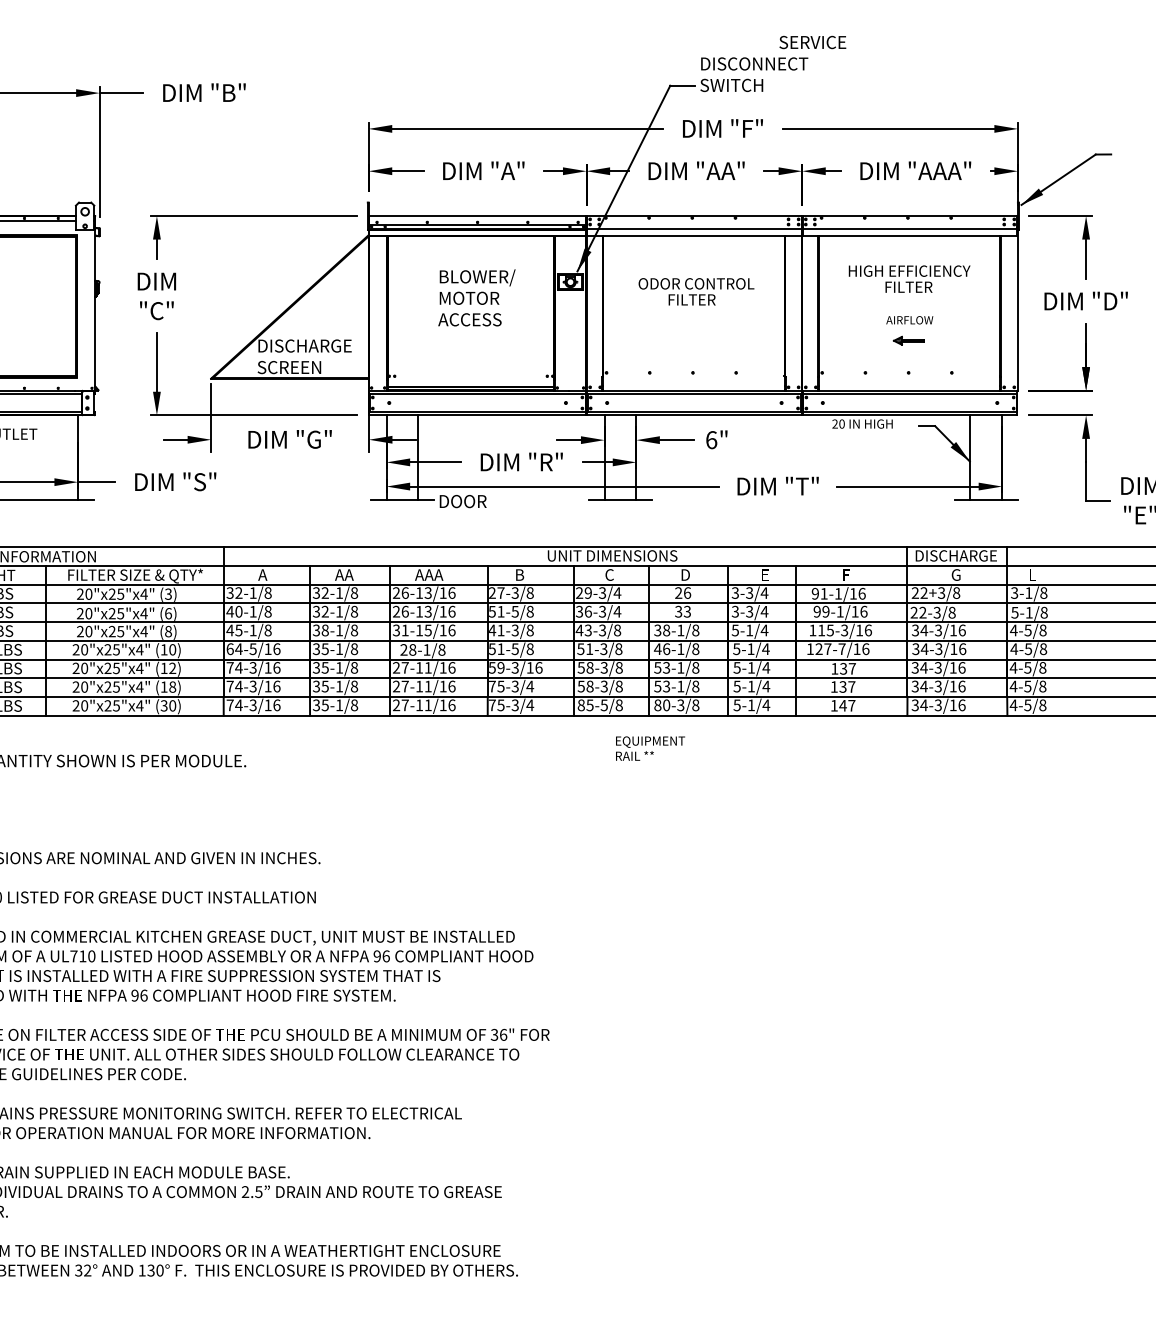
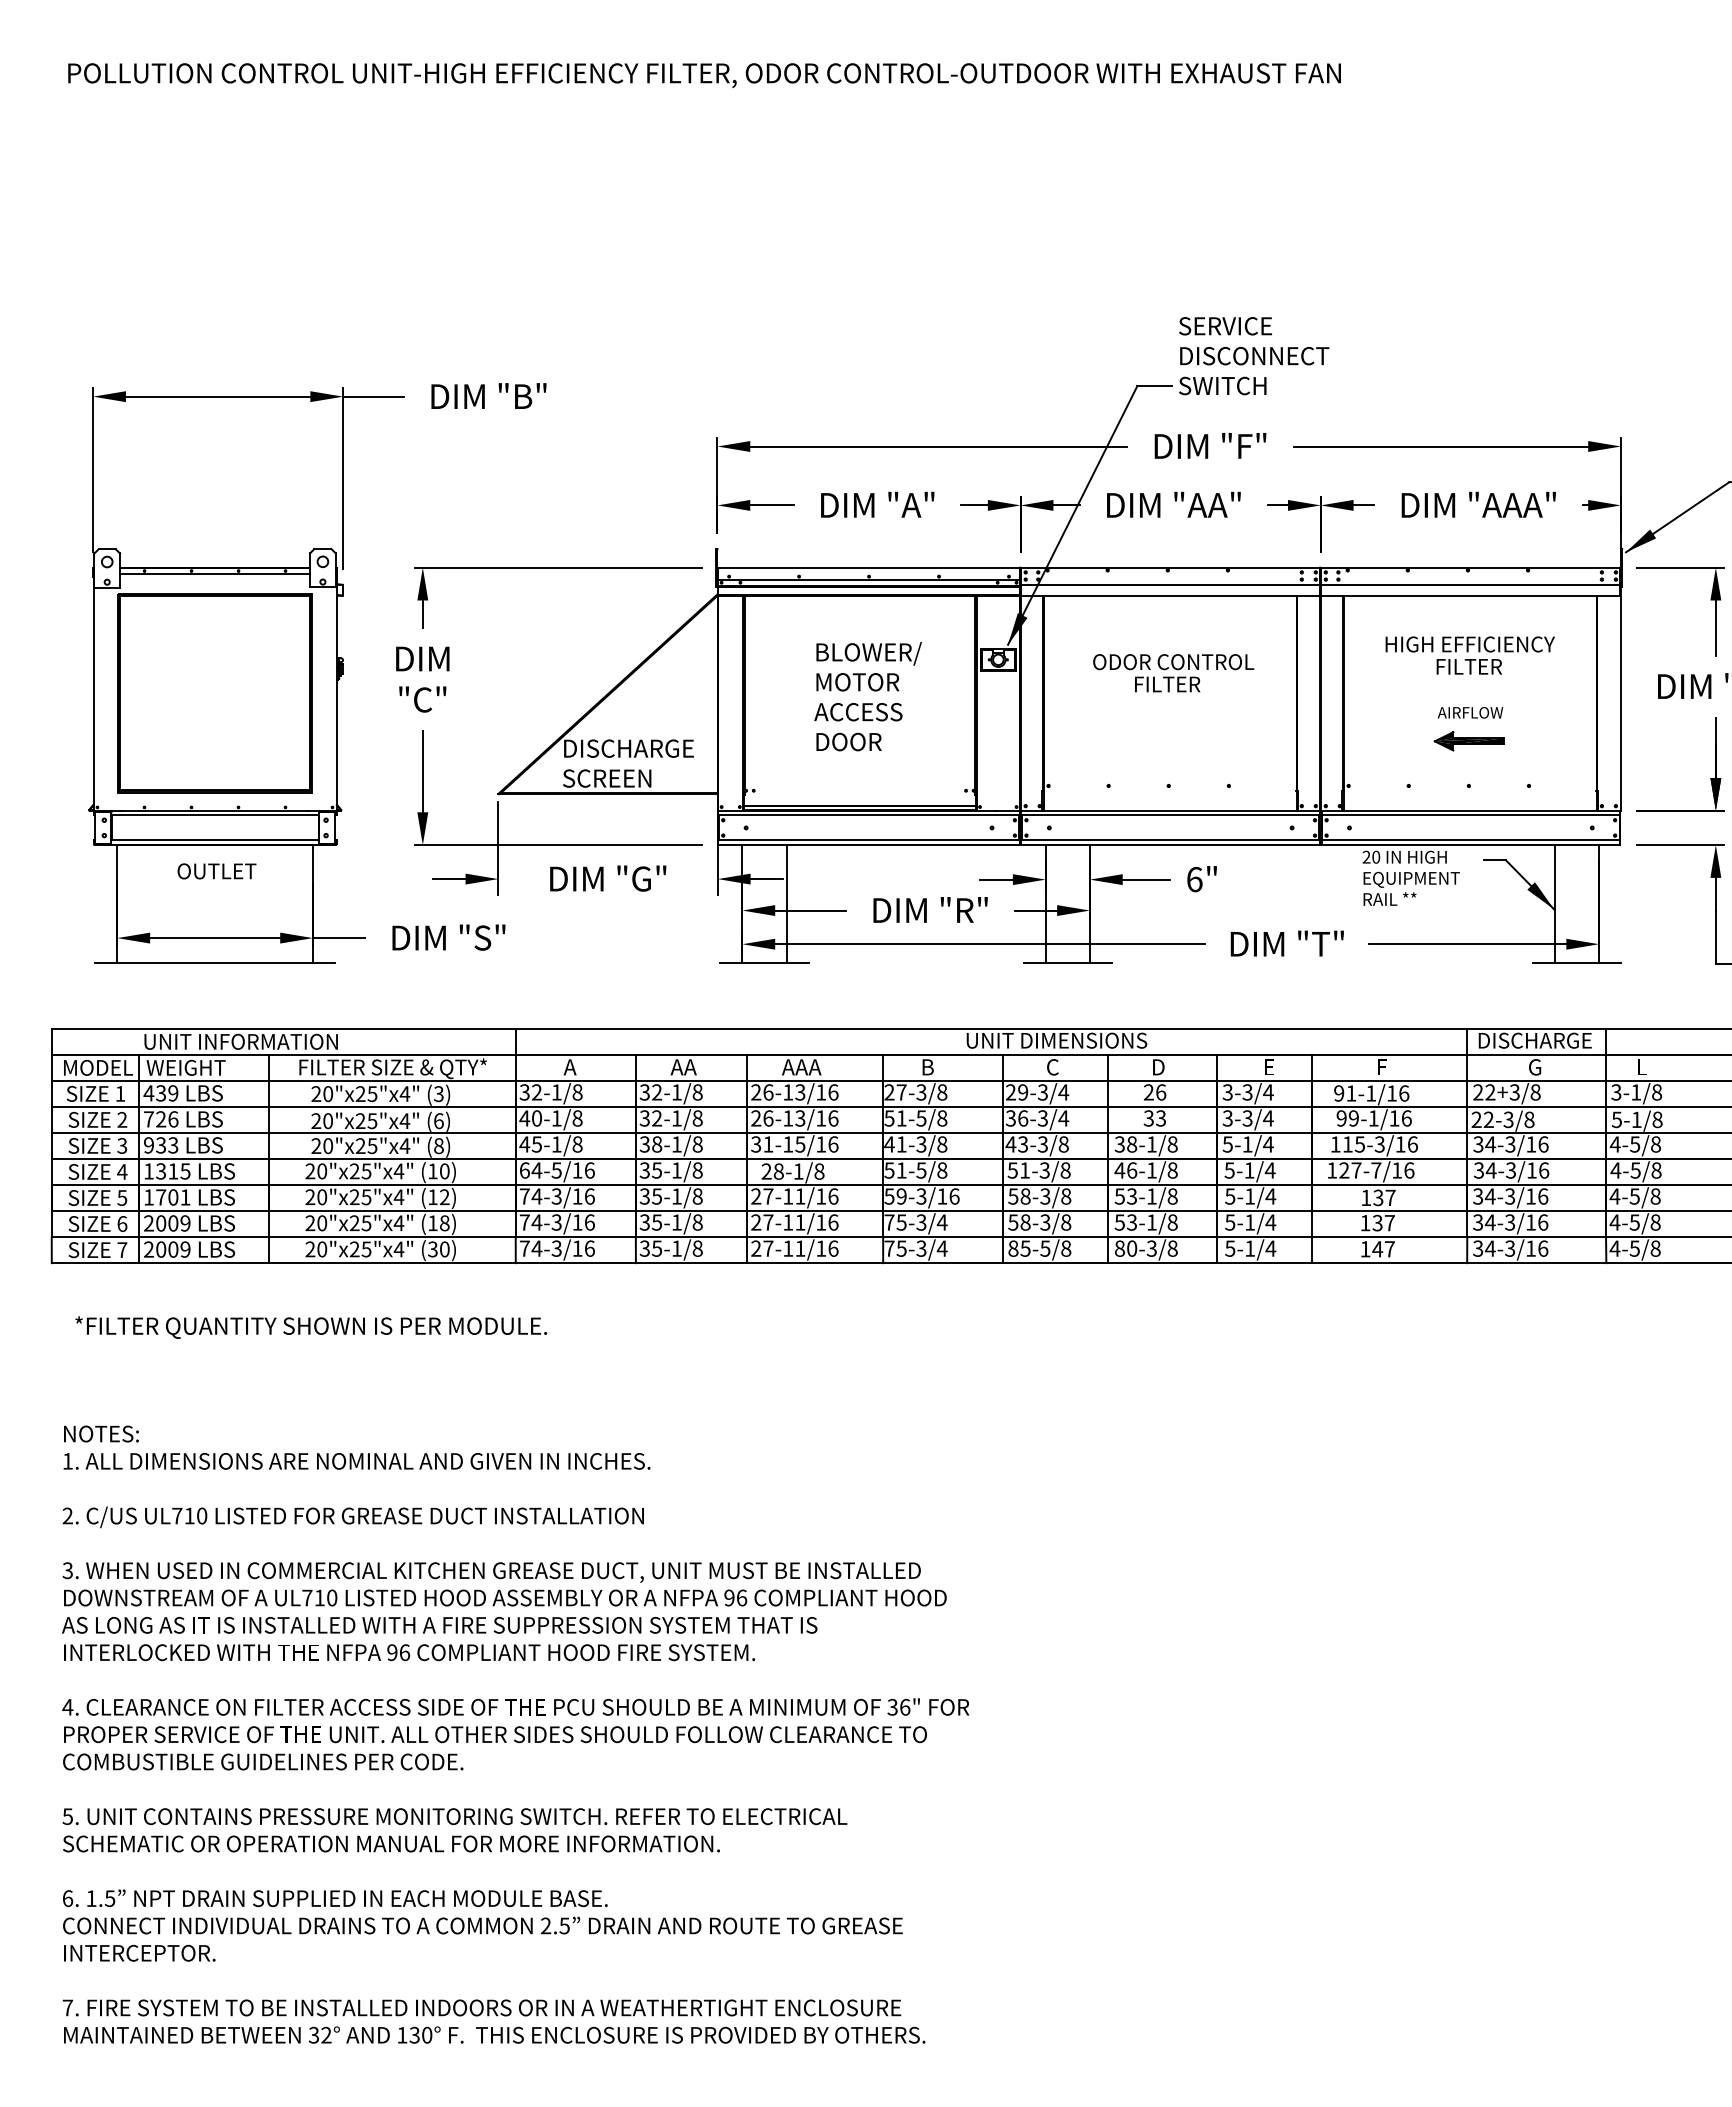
text: (812, 42) -> (1225, 326), moved
part: (908, 340) -> (1468, 741), size x1.67
text: (462, 501) -> (848, 741), moved
text: (650, 748) -> (1411, 888), moved

